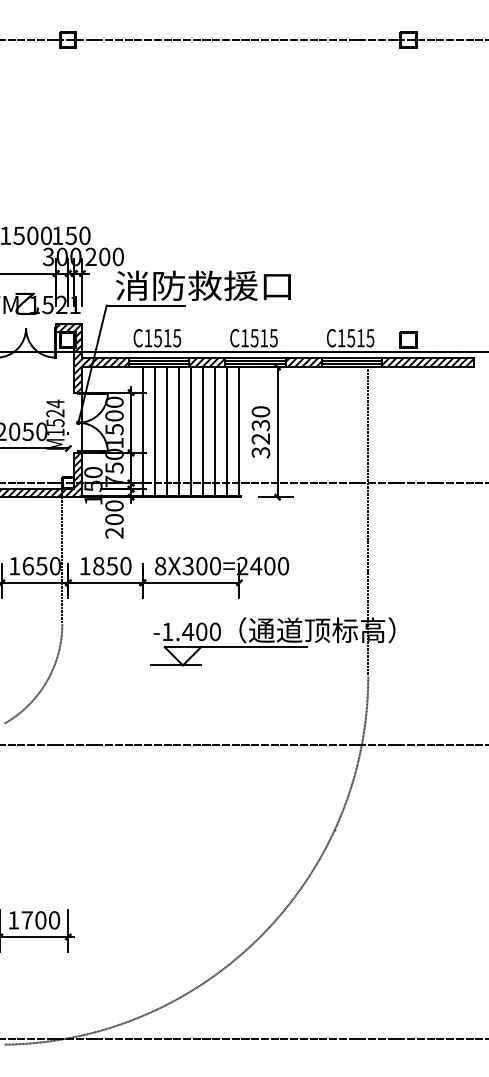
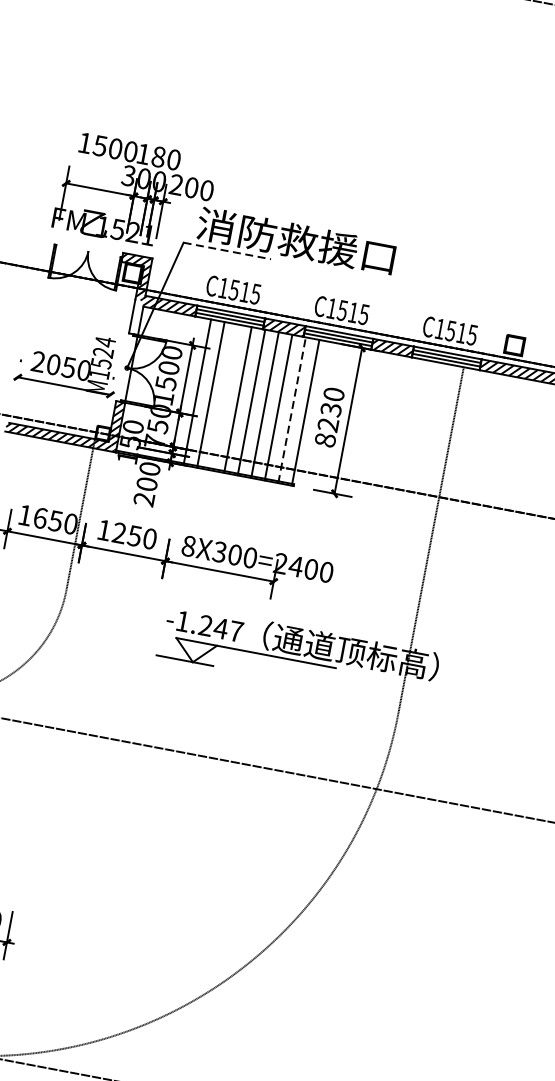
text: (70, 235) -> (157, 156), 150 -> 180
line: (145, 305) -> (227, 250), solid -> dashed
hatch: (78, 377) -> (136, 317), removed
line: (166, 432) -> (223, 397), removed
line: (227, 432) -> (292, 410), solid -> dashed
text: (260, 452) -> (324, 440), 3230 -> 8230
text: (98, 566) -> (119, 533), 1850 -> 1250
text: (201, 631) -> (220, 628), -1.400 -> -1.247

